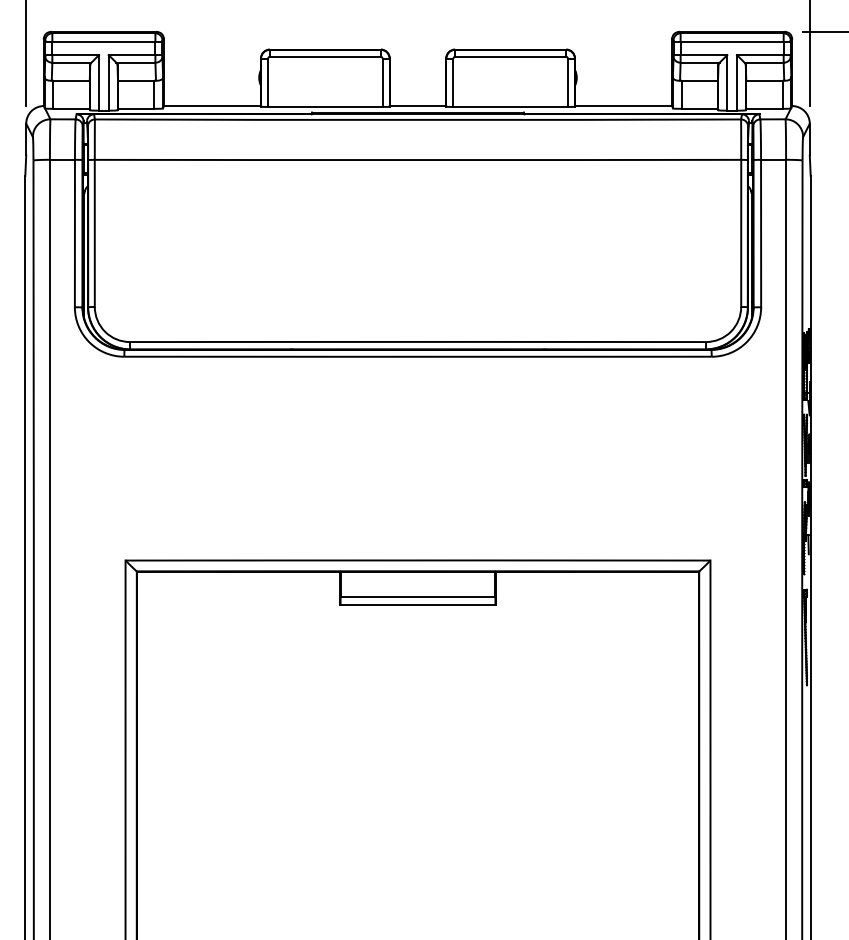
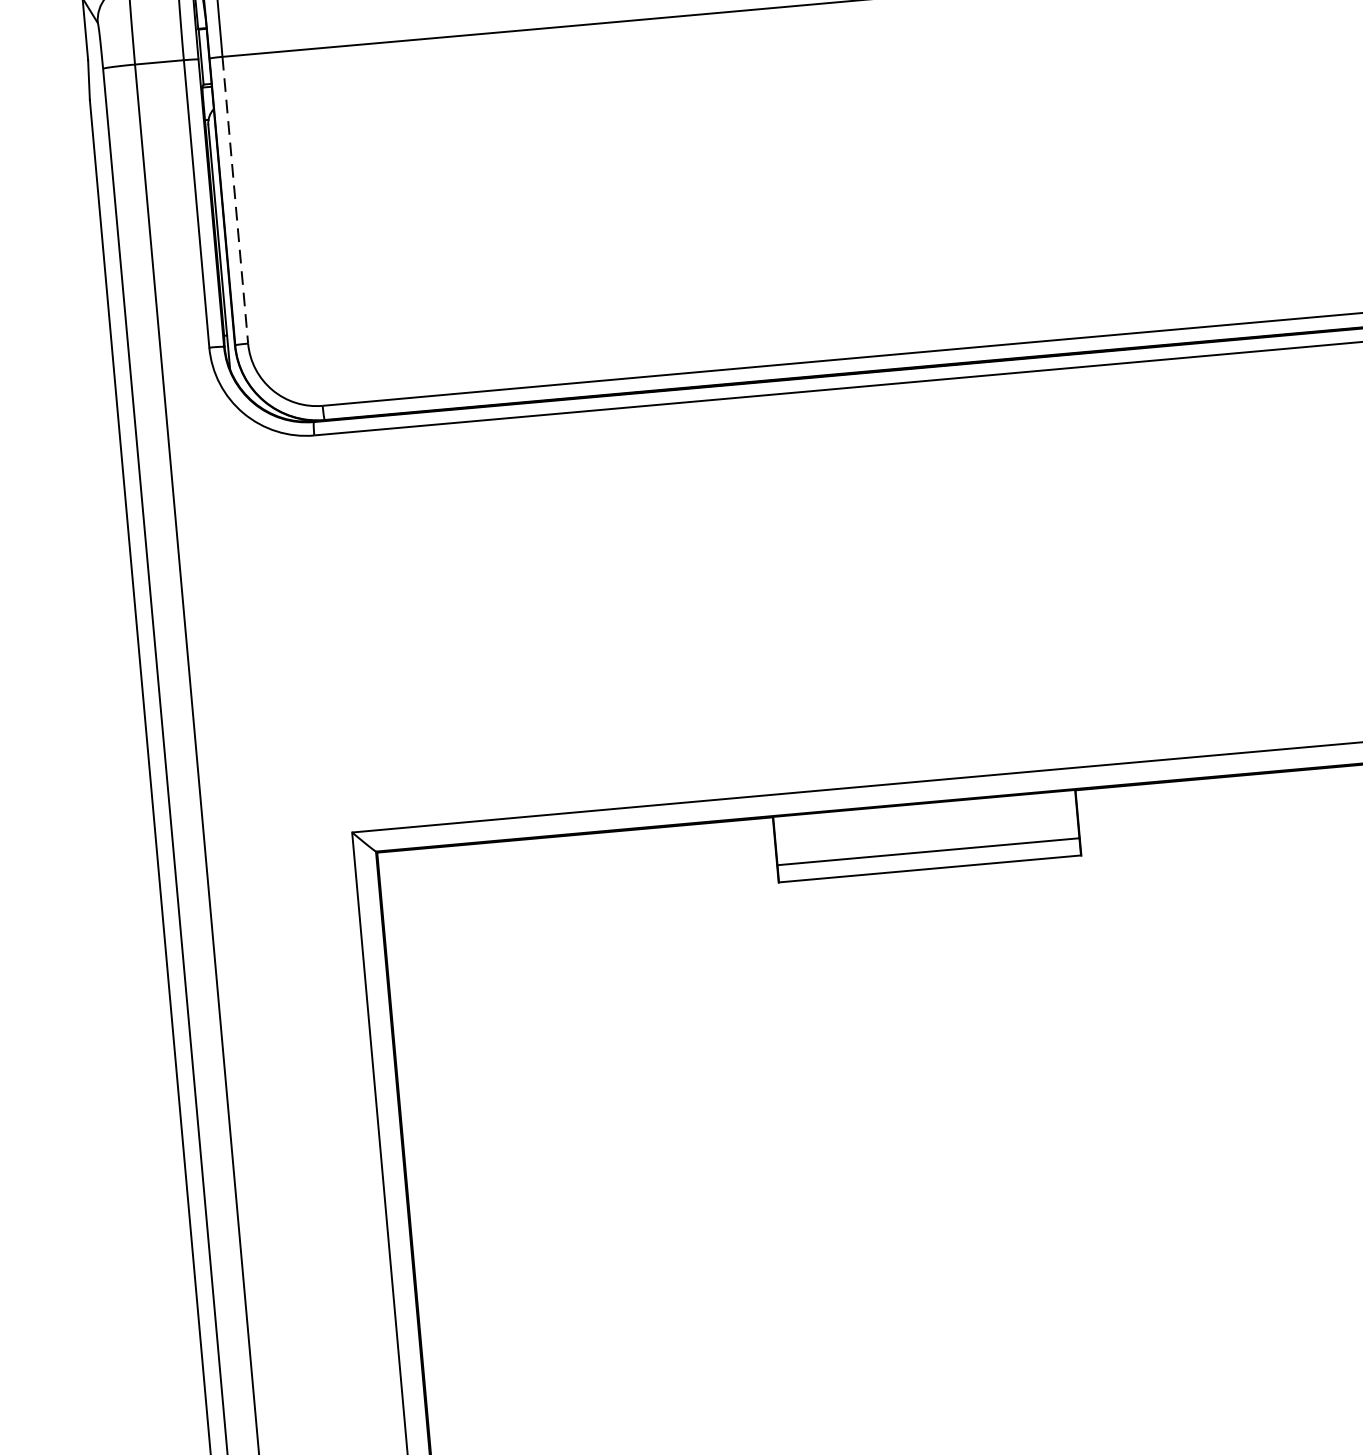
line: (94, 233) -> (234, 200), solid -> dashed

